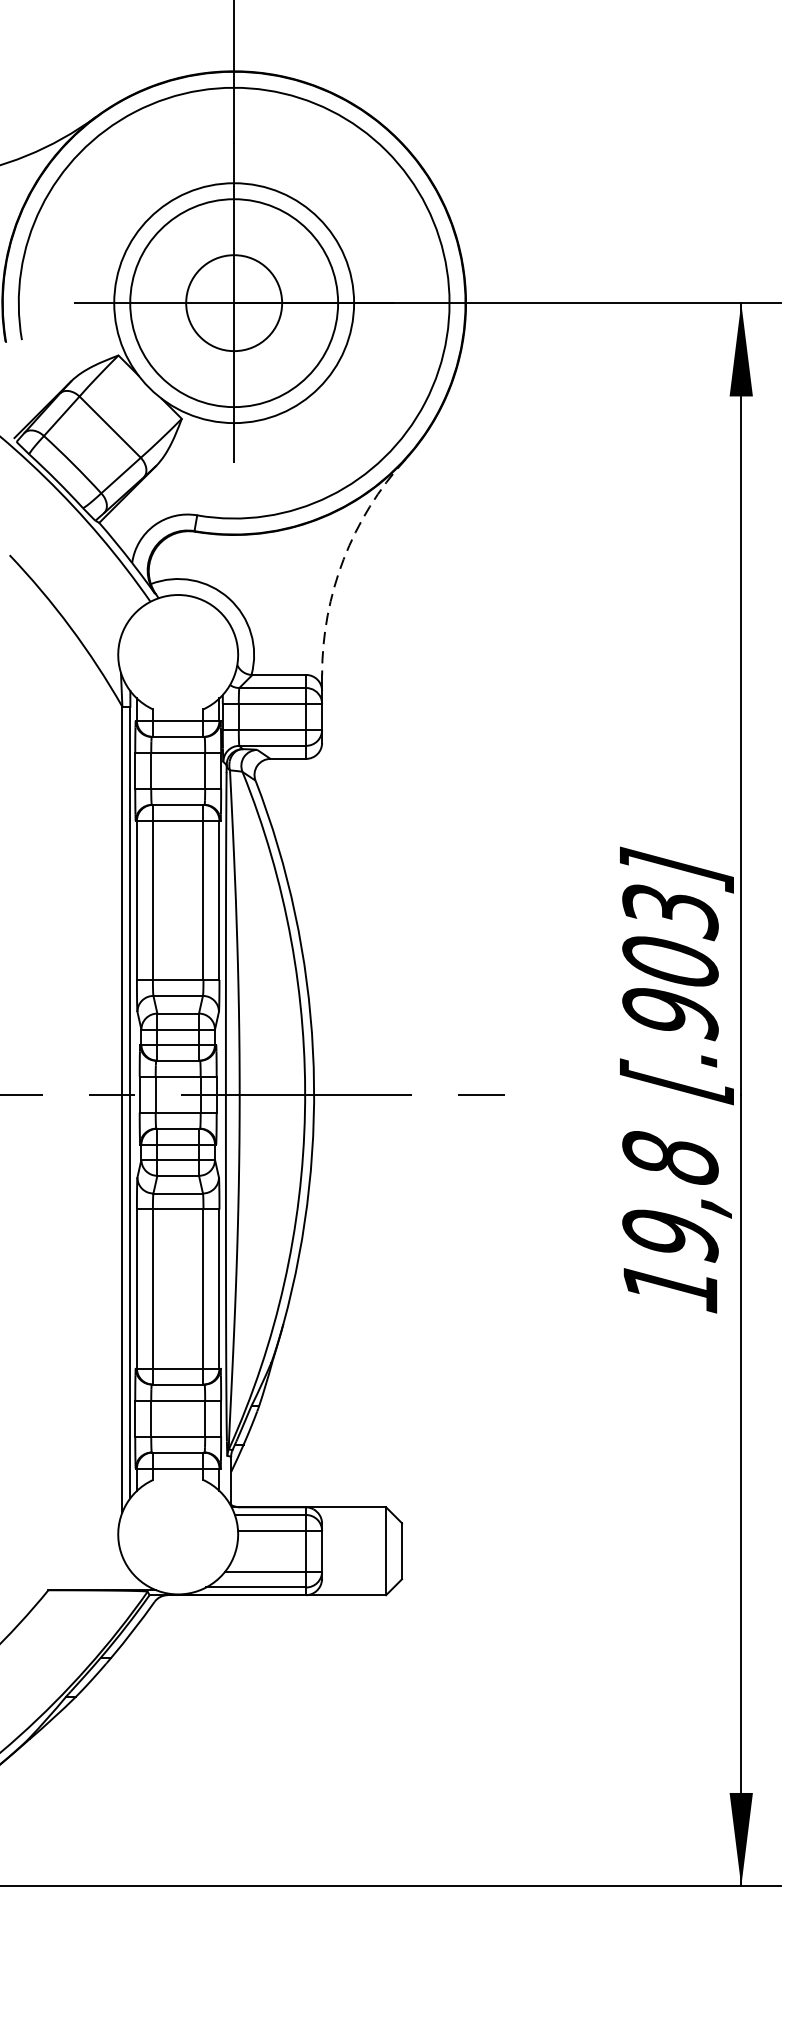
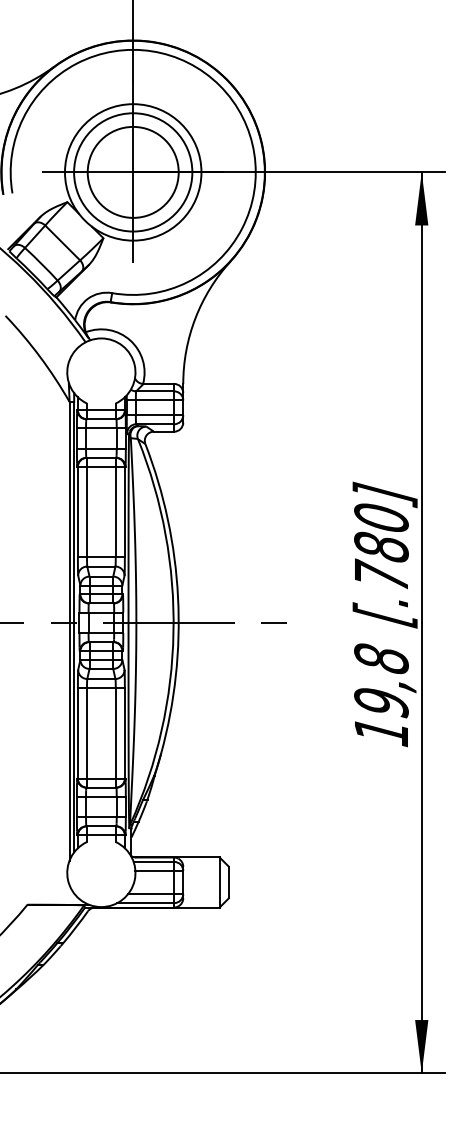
circle: (232, 301) -> (132, 171), size x1.67
arc: (343, 559) -> (195, 318), dashed -> solid
text: (670, 962) -> (381, 547), [.903] -> [.780]

